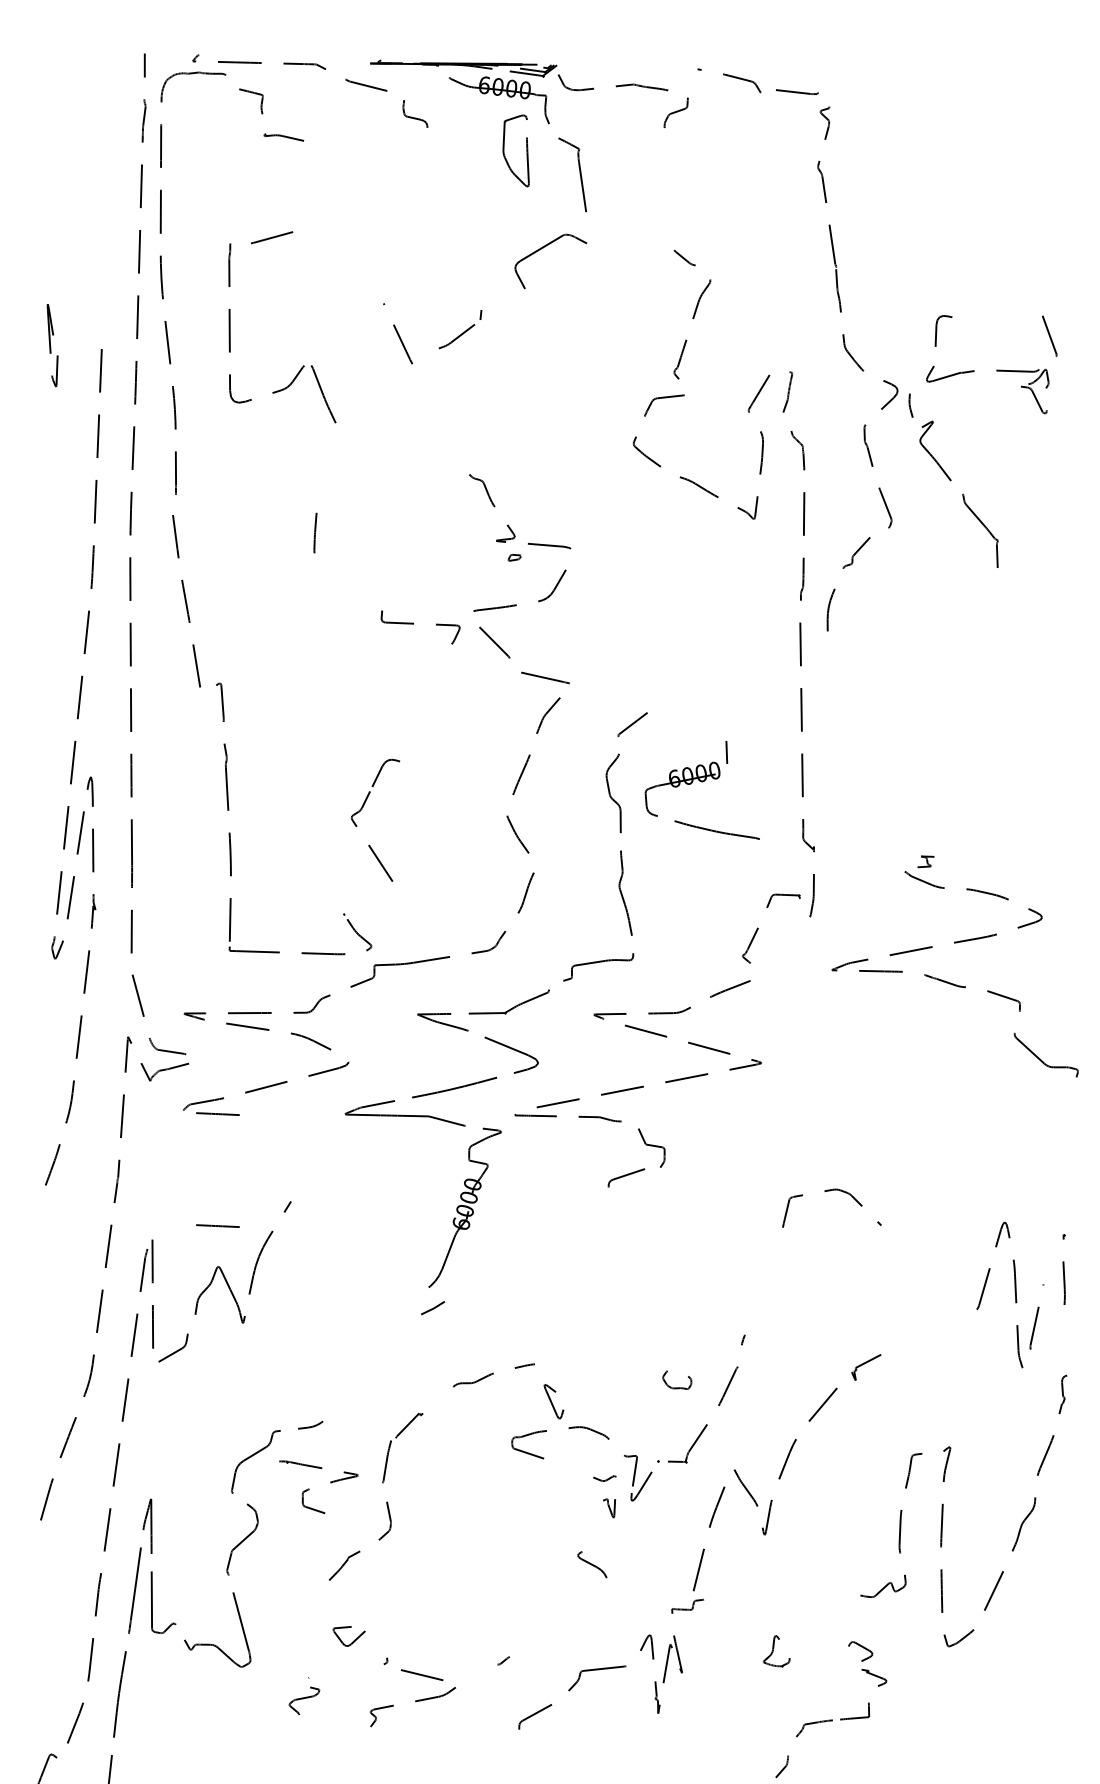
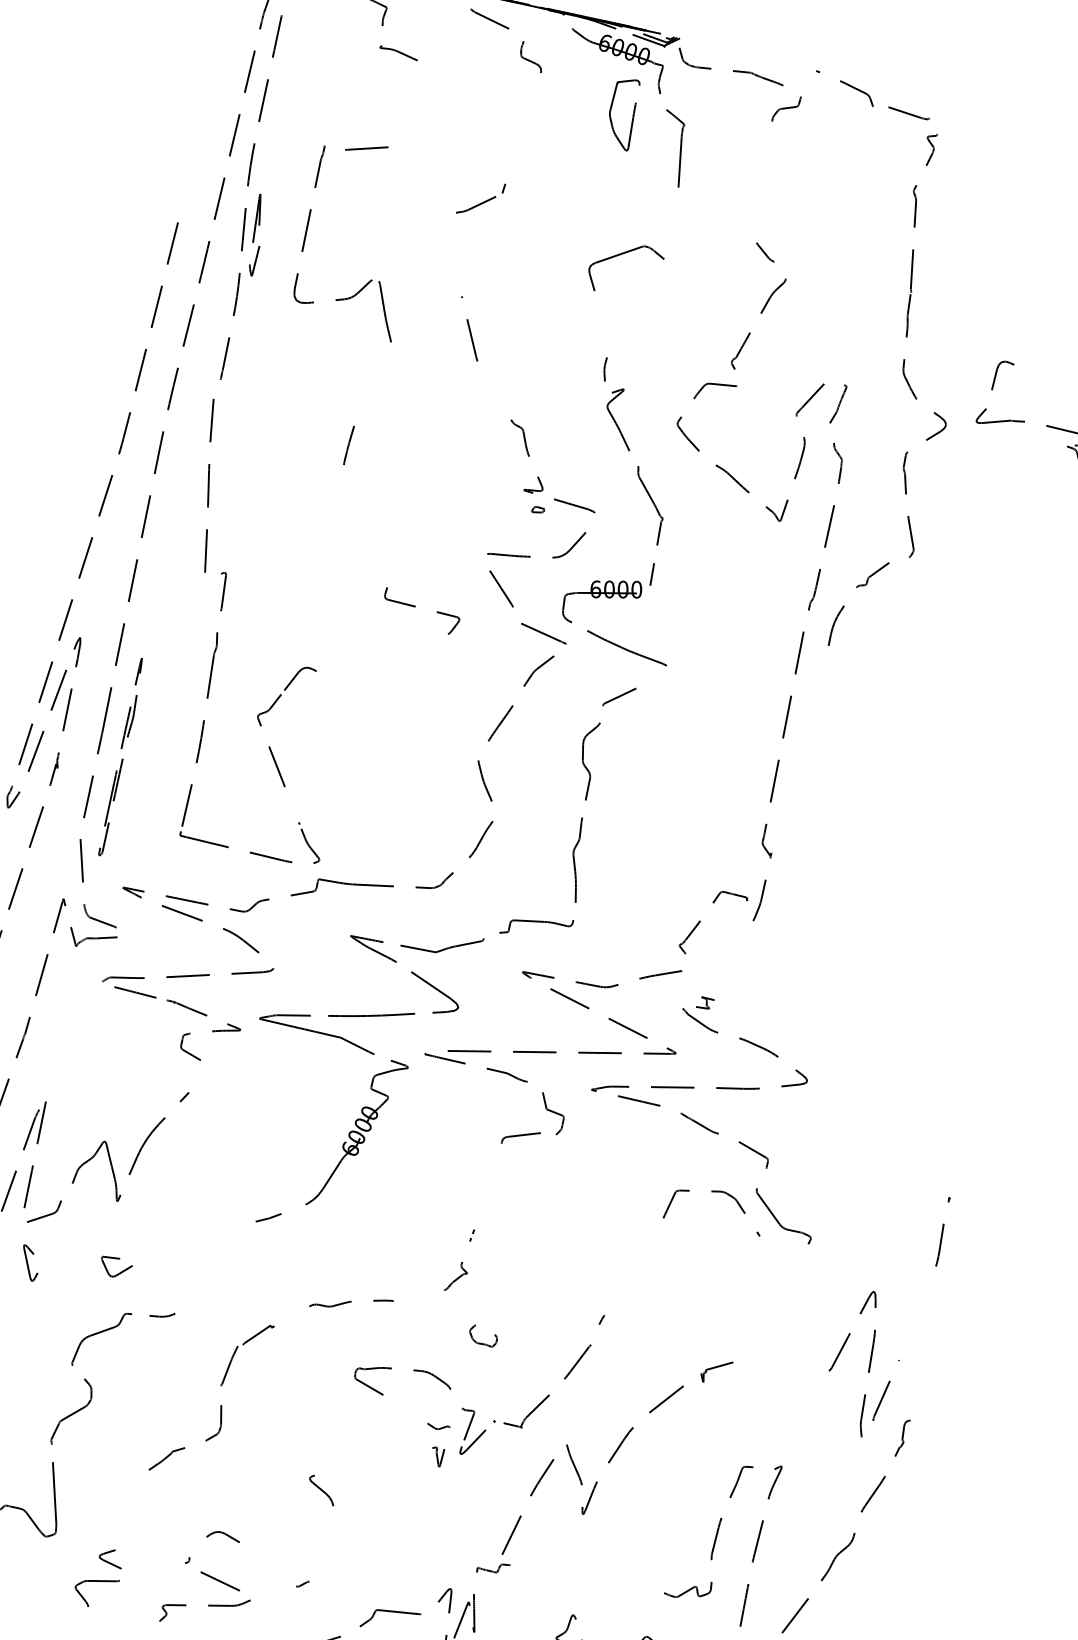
part: (543, 248) -> (620, 255), moved
part: (460, 329) -> (481, 198), moved
line: (398, 333) -> (470, 328), moved
part: (52, 345) -> (256, 235), moved
curve: (951, 480) -> (629, 450), moved
curve: (414, 623) -> (416, 606), moved
part: (701, 782) -> (621, 598), moved
part: (362, 809) -> (270, 710), moved
part: (156, 885) -> (122, 756), added
part: (950, 982) -> (704, 1126), moved
line: (217, 1225) -> (112, 1101), removed
curve: (1063, 1269) -> (942, 1231), moved
curve: (1014, 1291) -> (869, 1361), moved
line: (433, 1308) -> (269, 1218), moved
part: (592, 1310) -> (460, 1260), added
part: (677, 1387) -> (482, 1343), moved
part: (553, 1401) -> (29, 1262), moved
curve: (309, 1488) -> (190, 1032), moved
curve: (592, 1564) -> (322, 1490), moved
curve: (416, 1628) -> (224, 1534), added
part: (353, 1640) -> (119, 1272), moved
part: (301, 1696) -> (98, 1577), size x1.67

